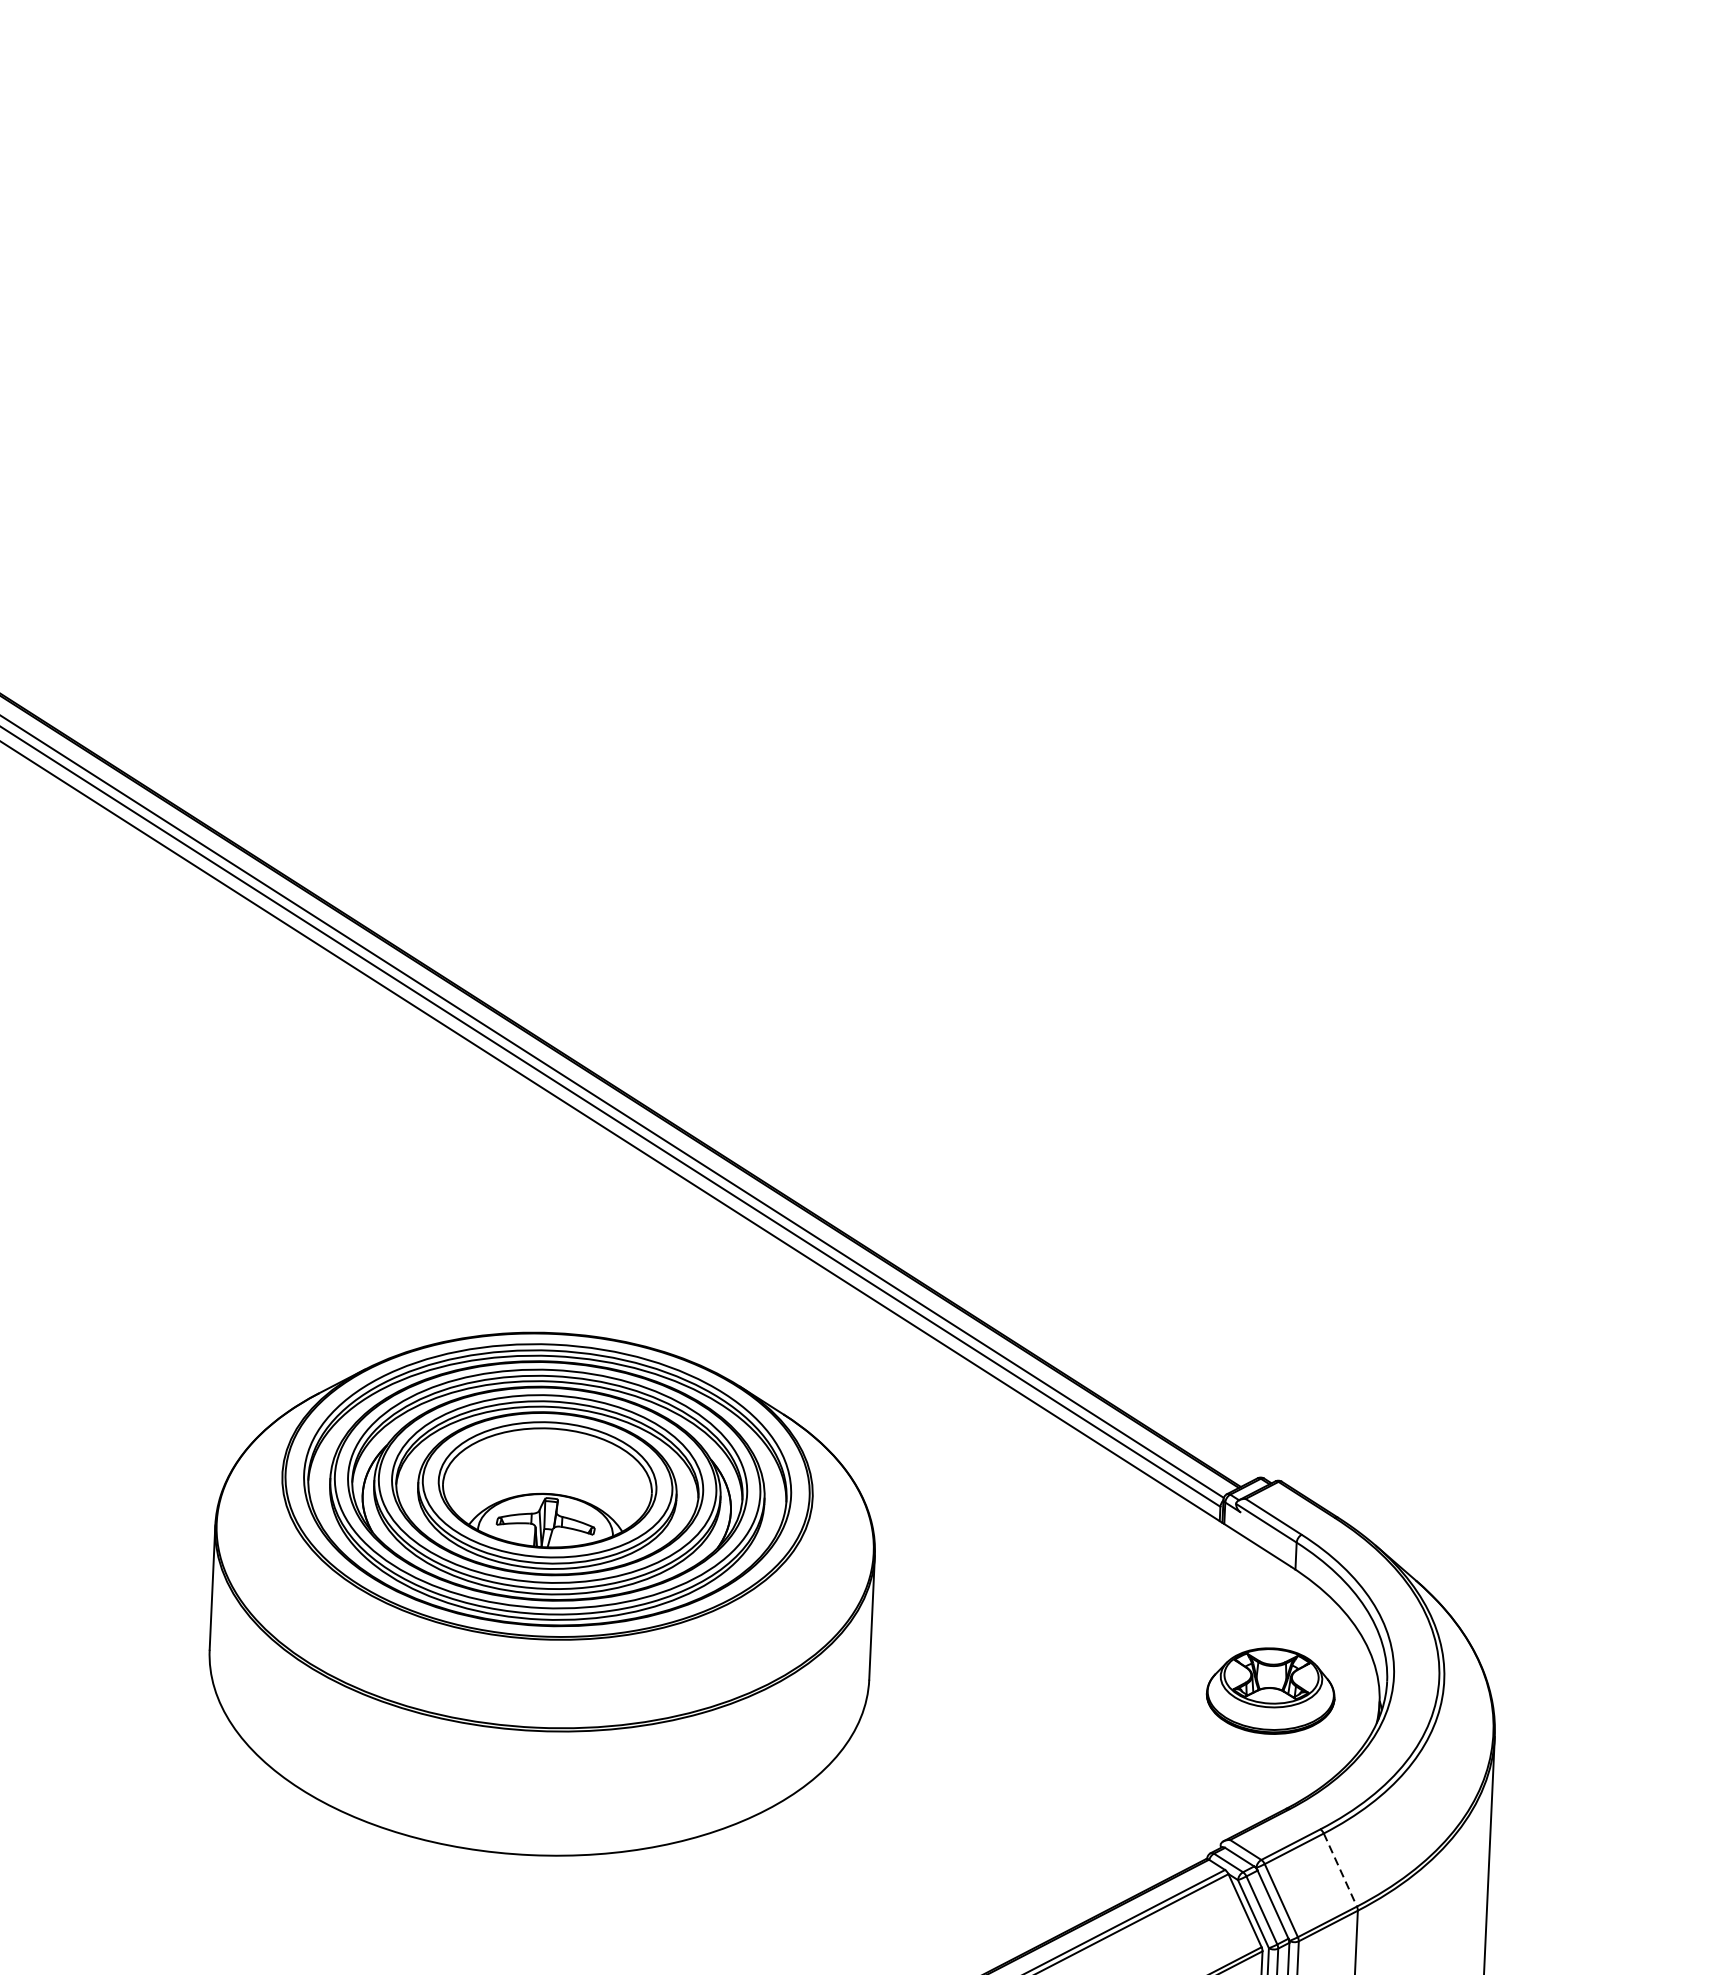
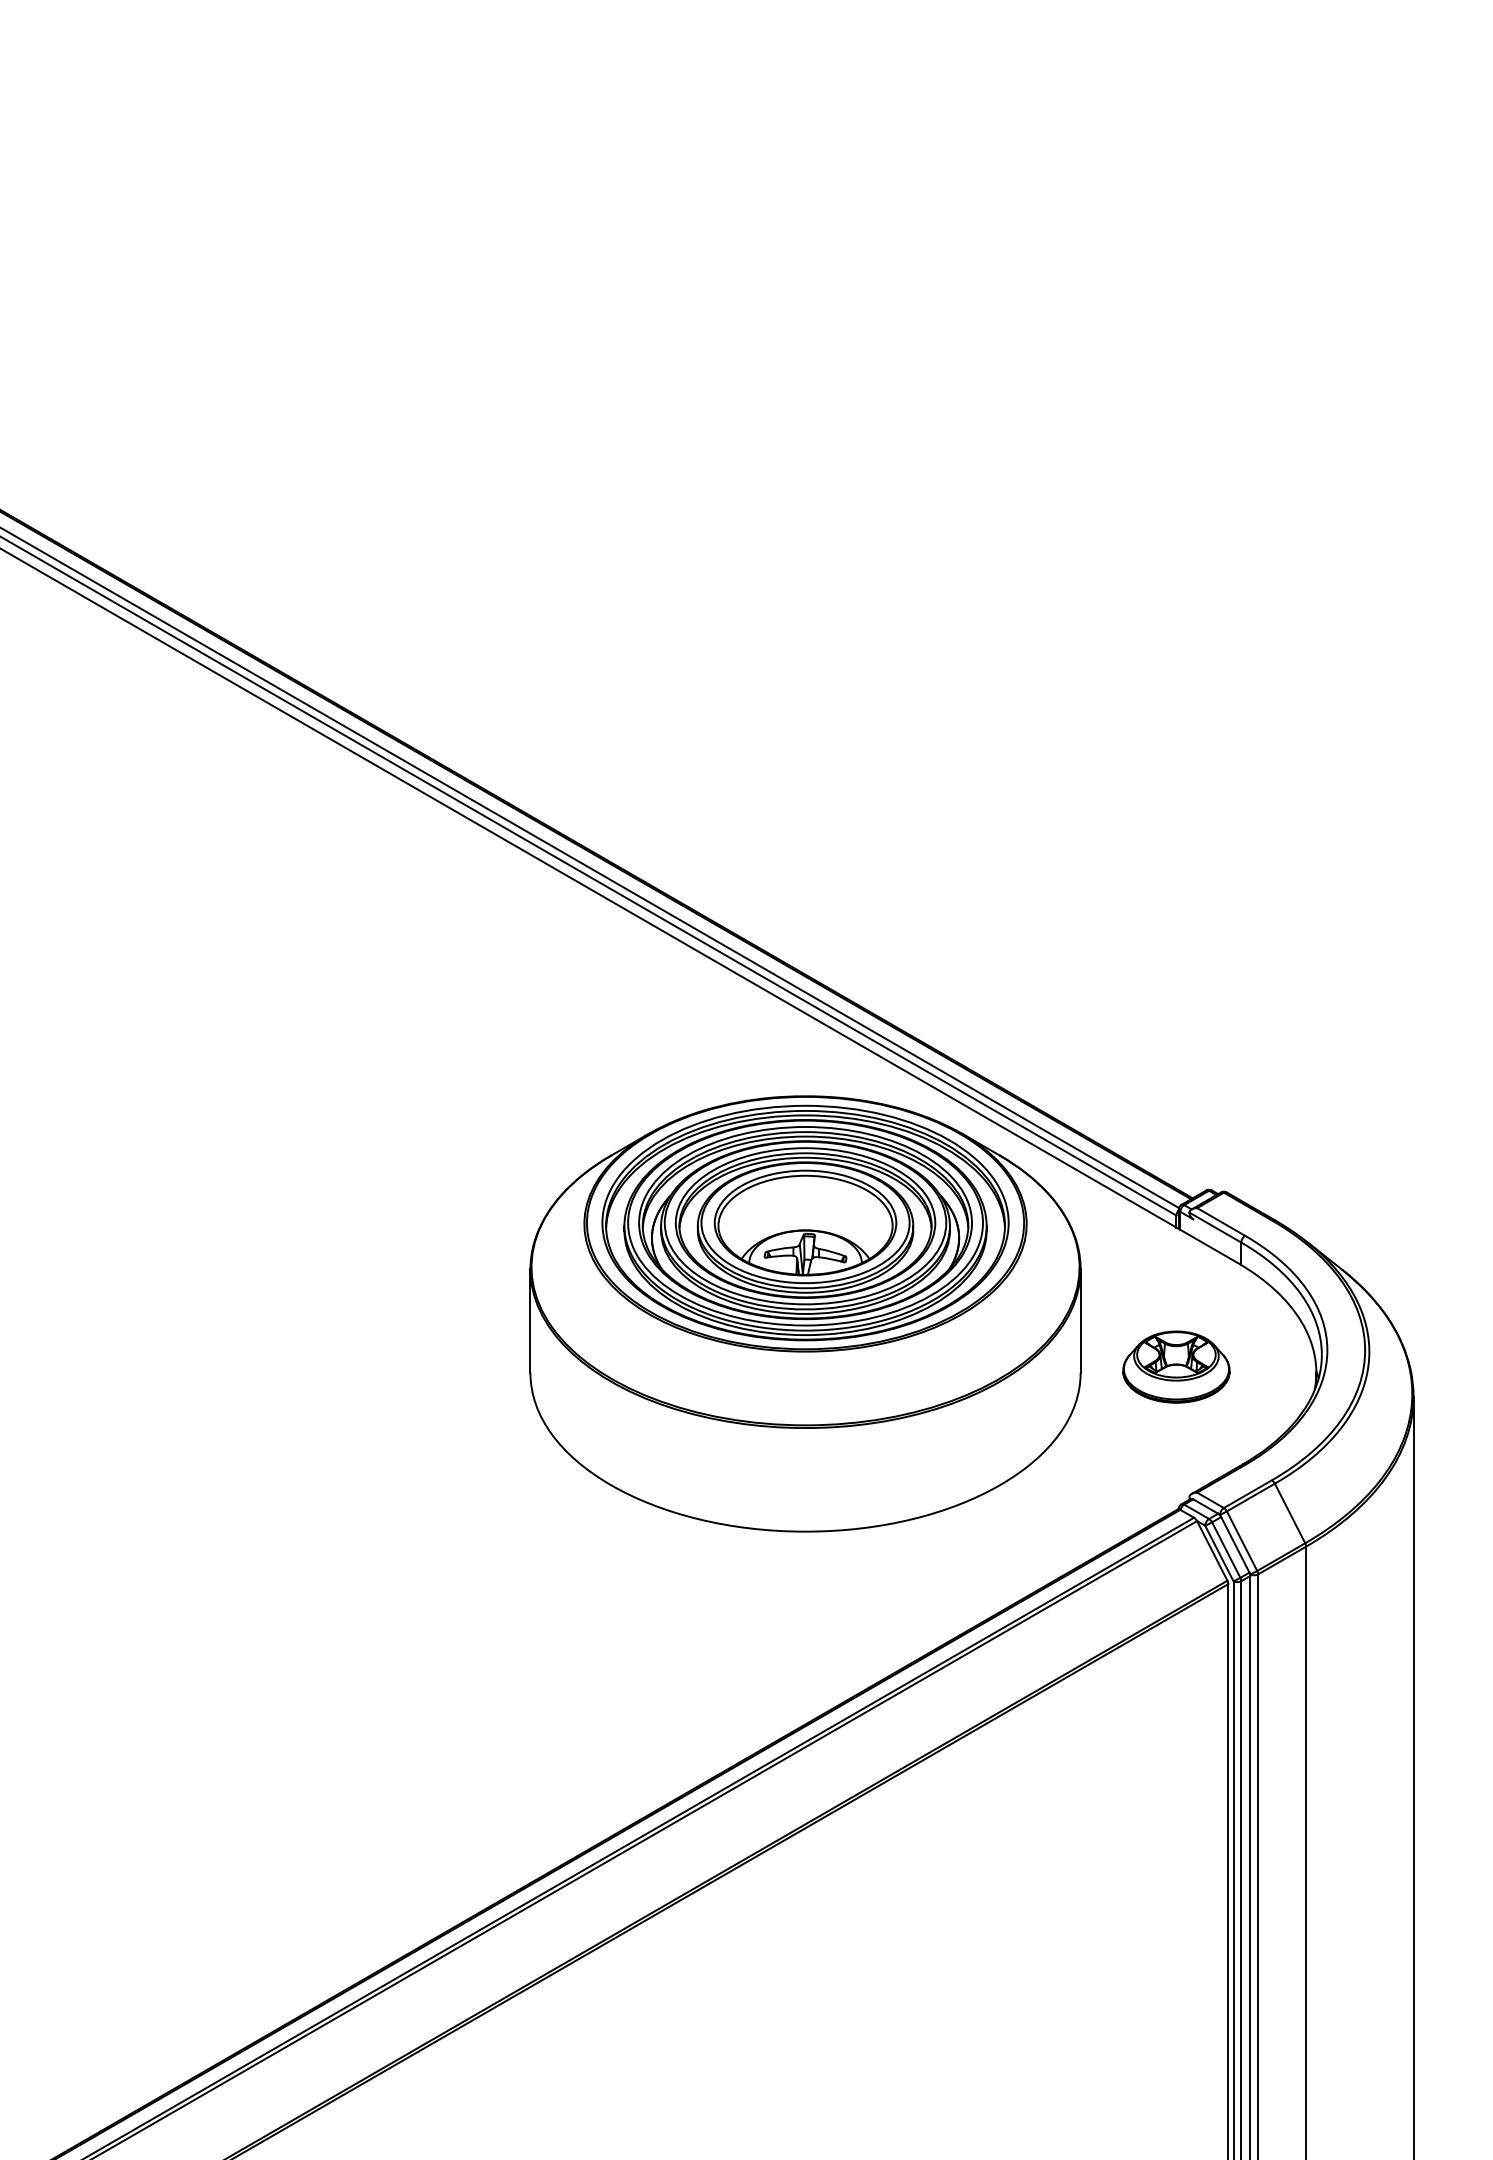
part: (542, 1593) -> (805, 1313), moved
part: (1271, 1690) -> (1176, 1366), moved
line: (1340, 1870) -> (1290, 1513), dashed -> solid

